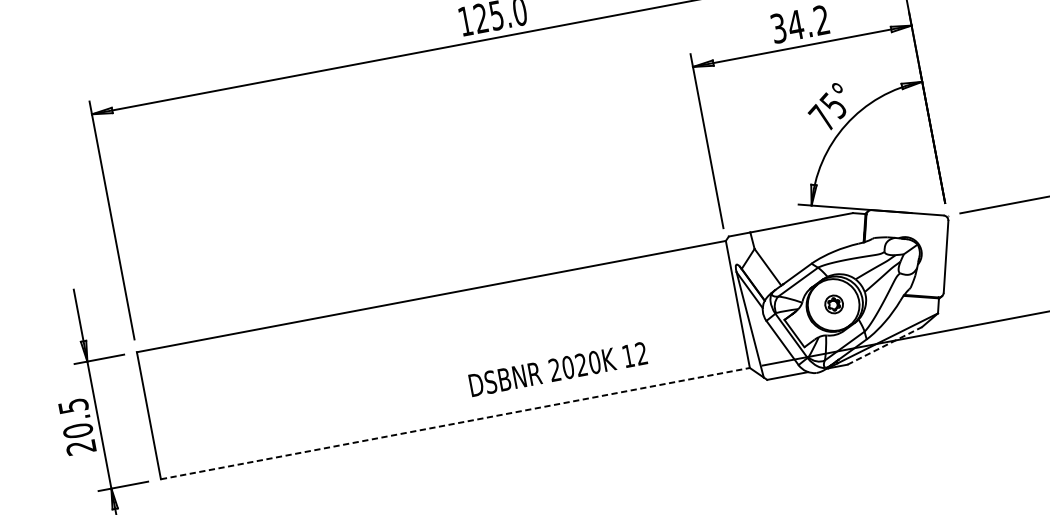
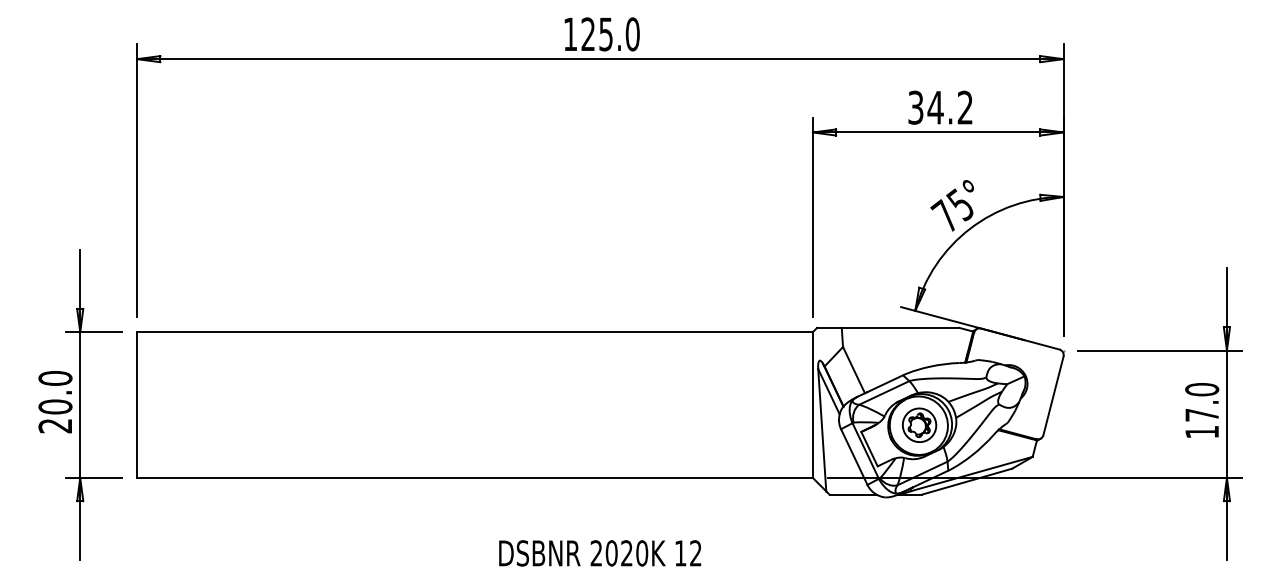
part: (834, 303) -> (919, 424), size x1.67
line: (885, 345) -> (967, 481), dashed -> solid
text: (558, 369) -> (600, 553), moved
text: (73, 406) -> (55, 378), 20.5 -> 20.0
line: (454, 423) -> (474, 477), dashed -> solid

